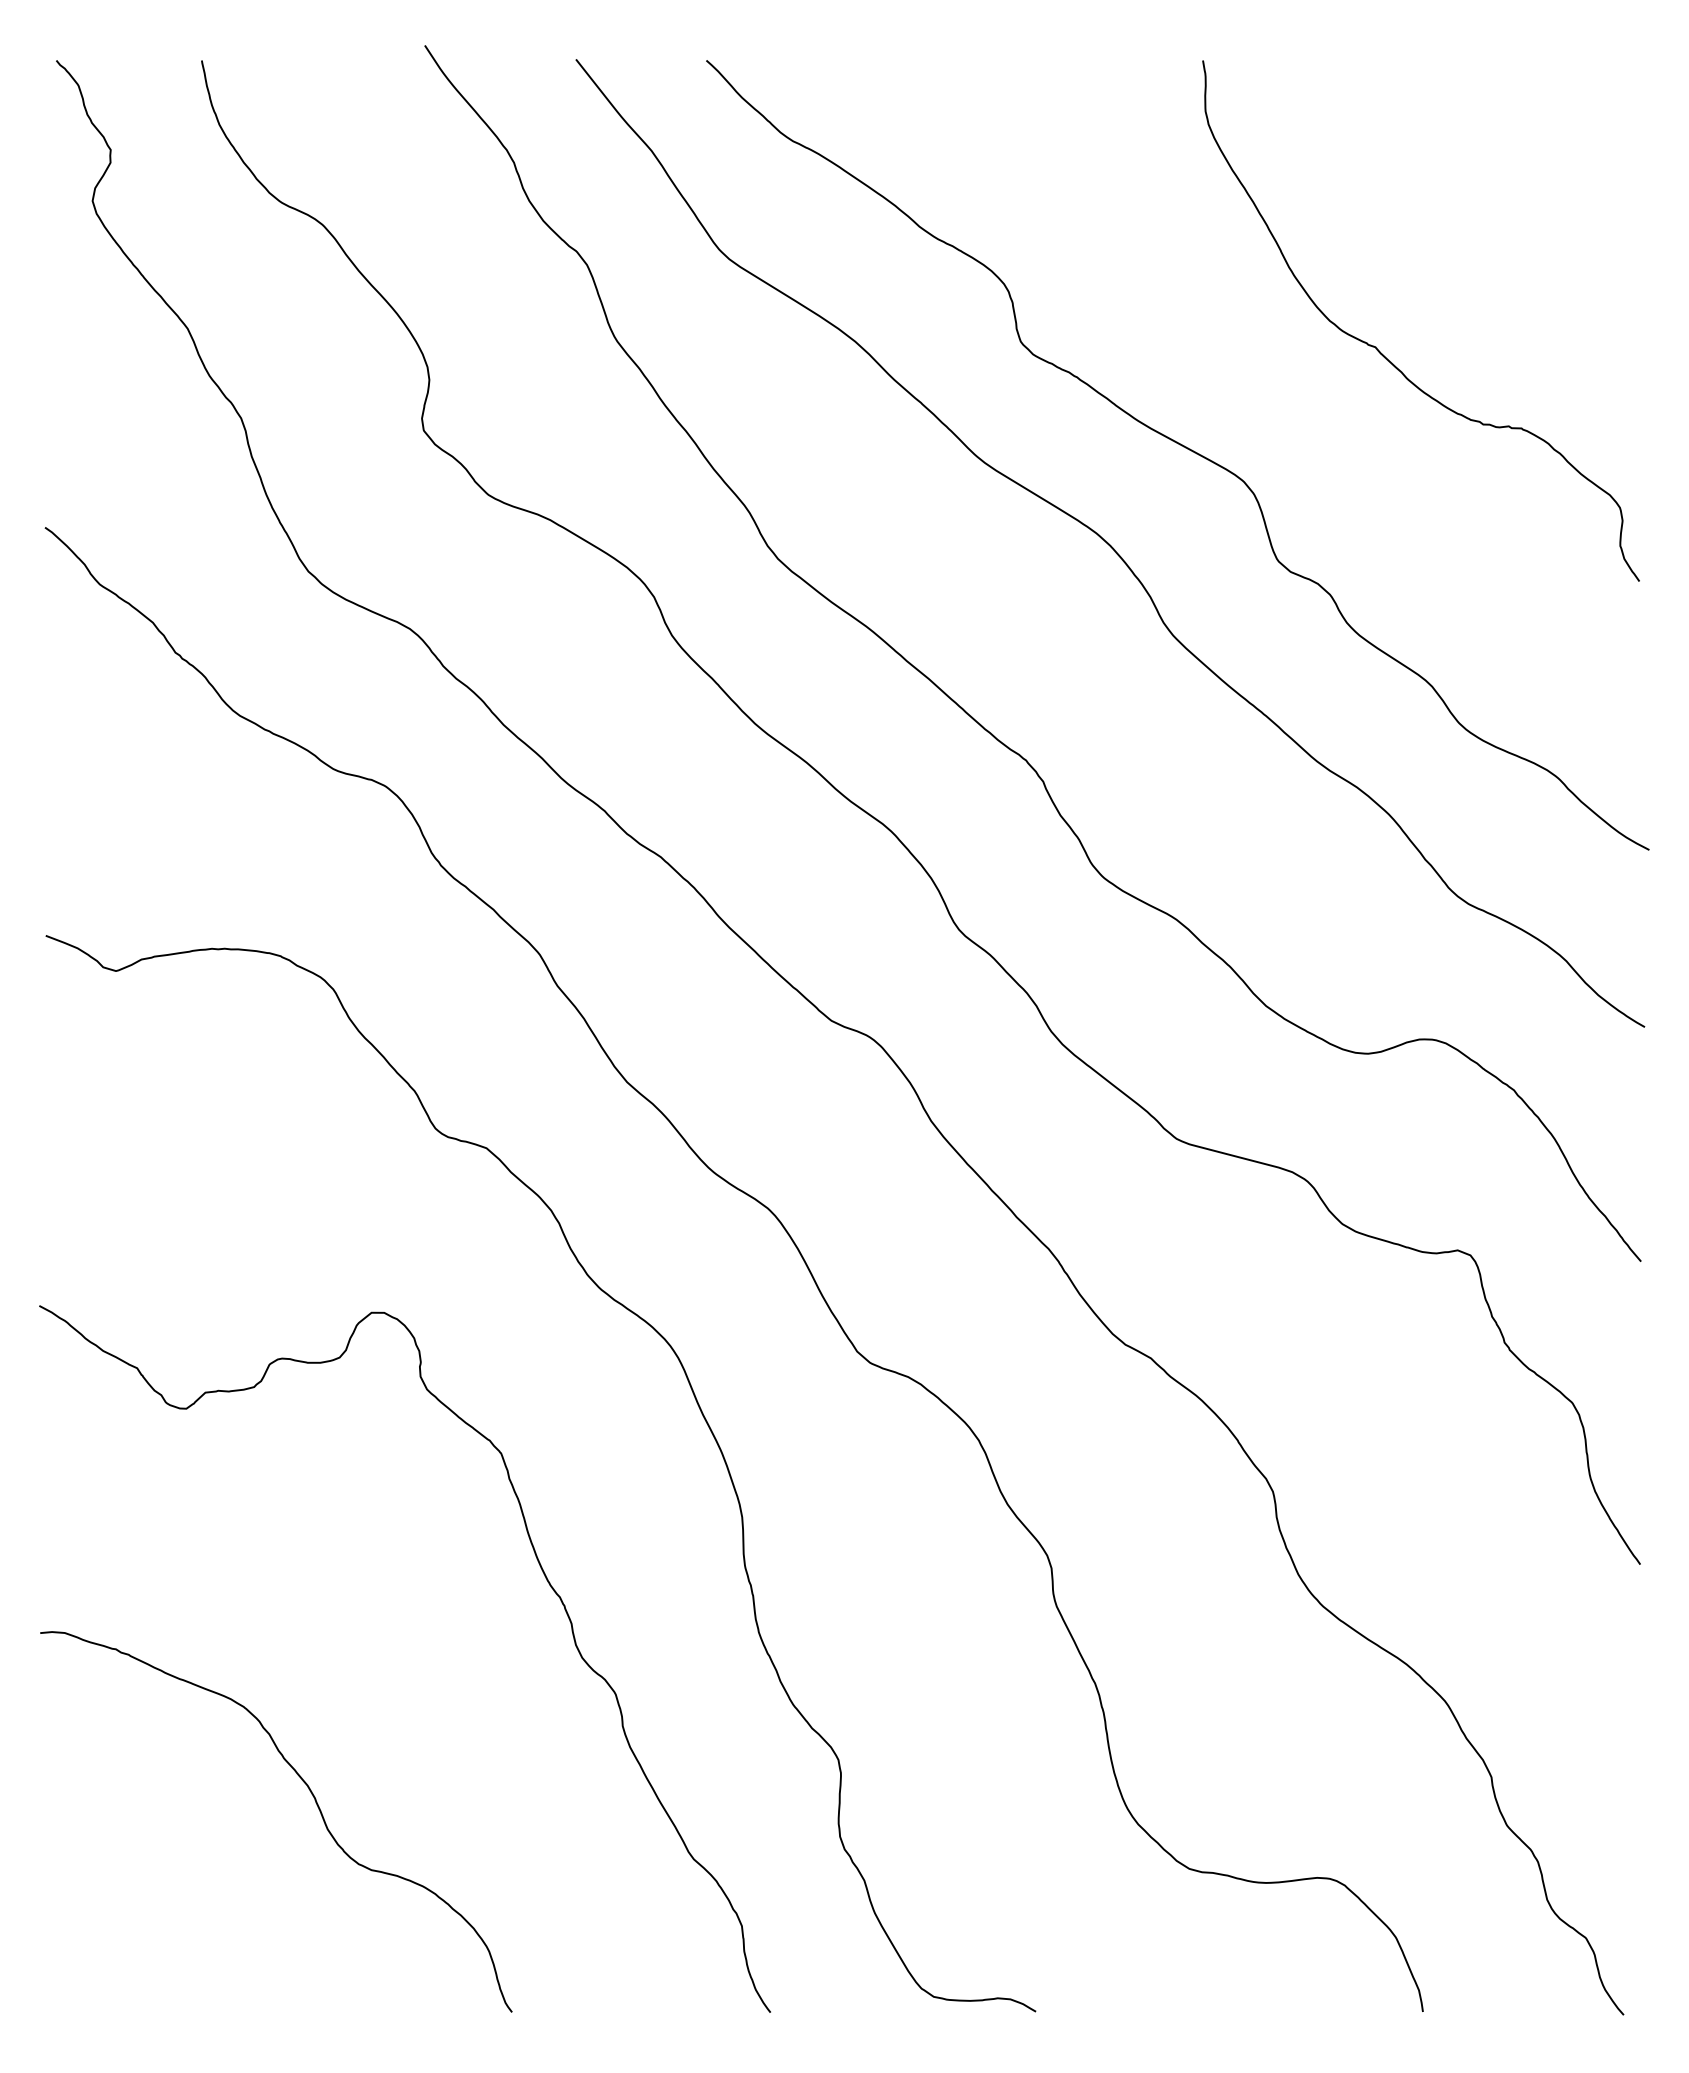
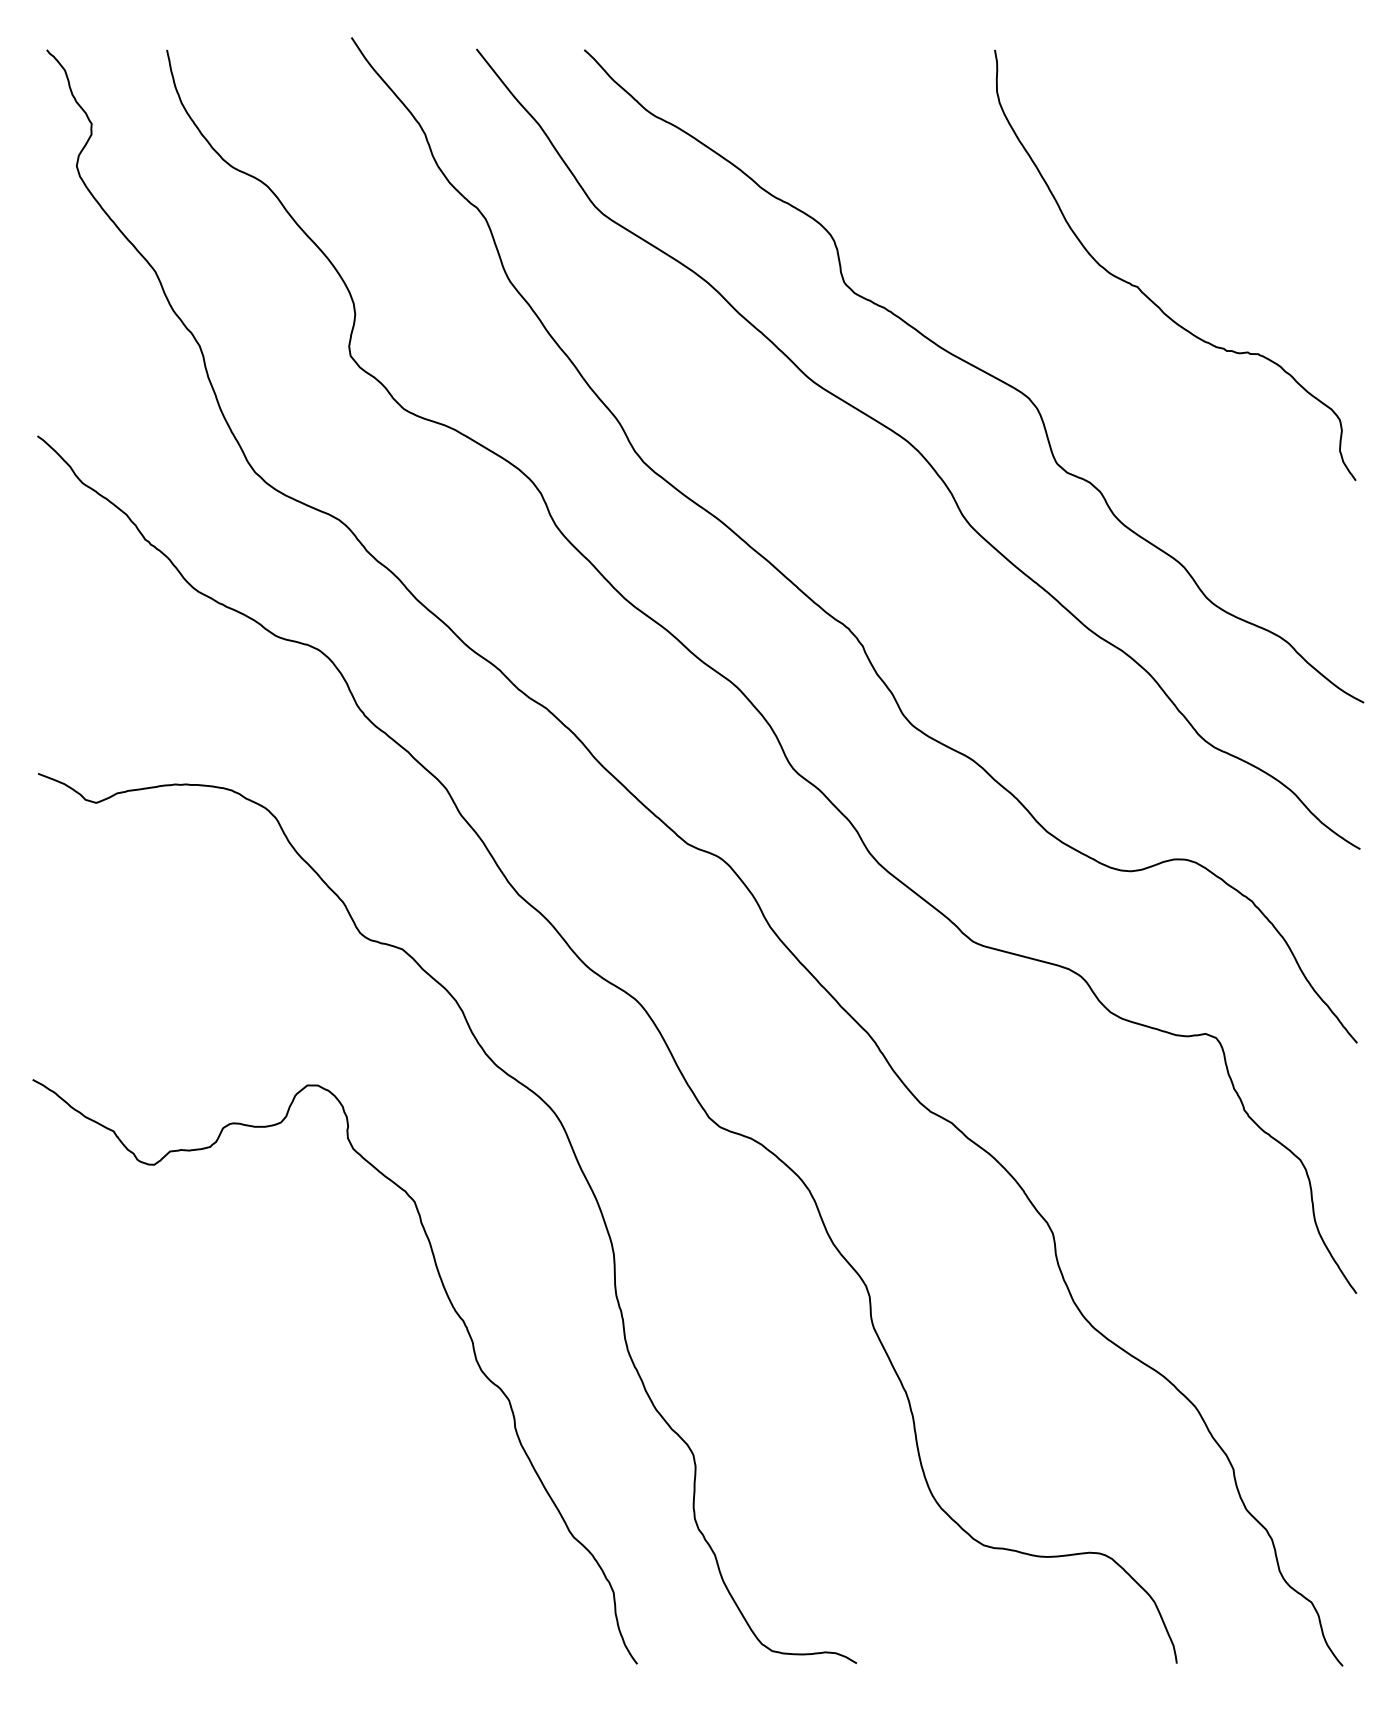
curve: (314, 1802) -> (260, 1490), removed

